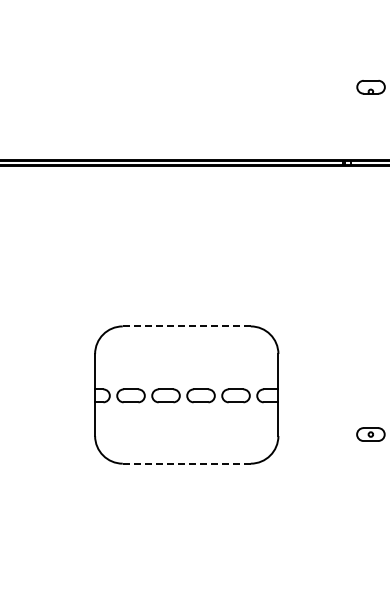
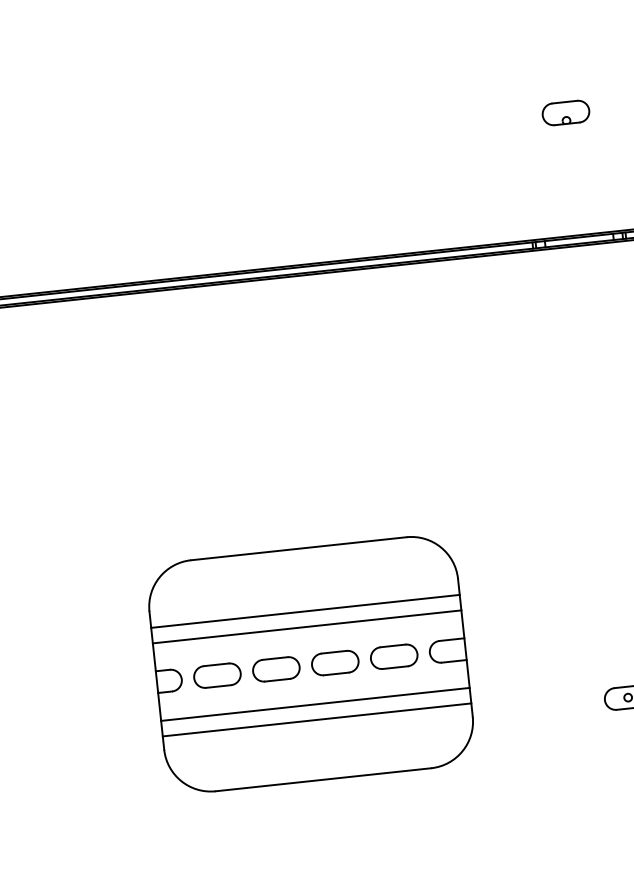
line: (186, 326) -> (298, 548), dashed -> solid
line: (186, 363) -> (304, 611), added
line: (186, 372) -> (306, 626), added
line: (186, 418) -> (314, 703), added
line: (186, 428) -> (316, 720), added
line: (187, 463) -> (324, 779), dashed -> solid

